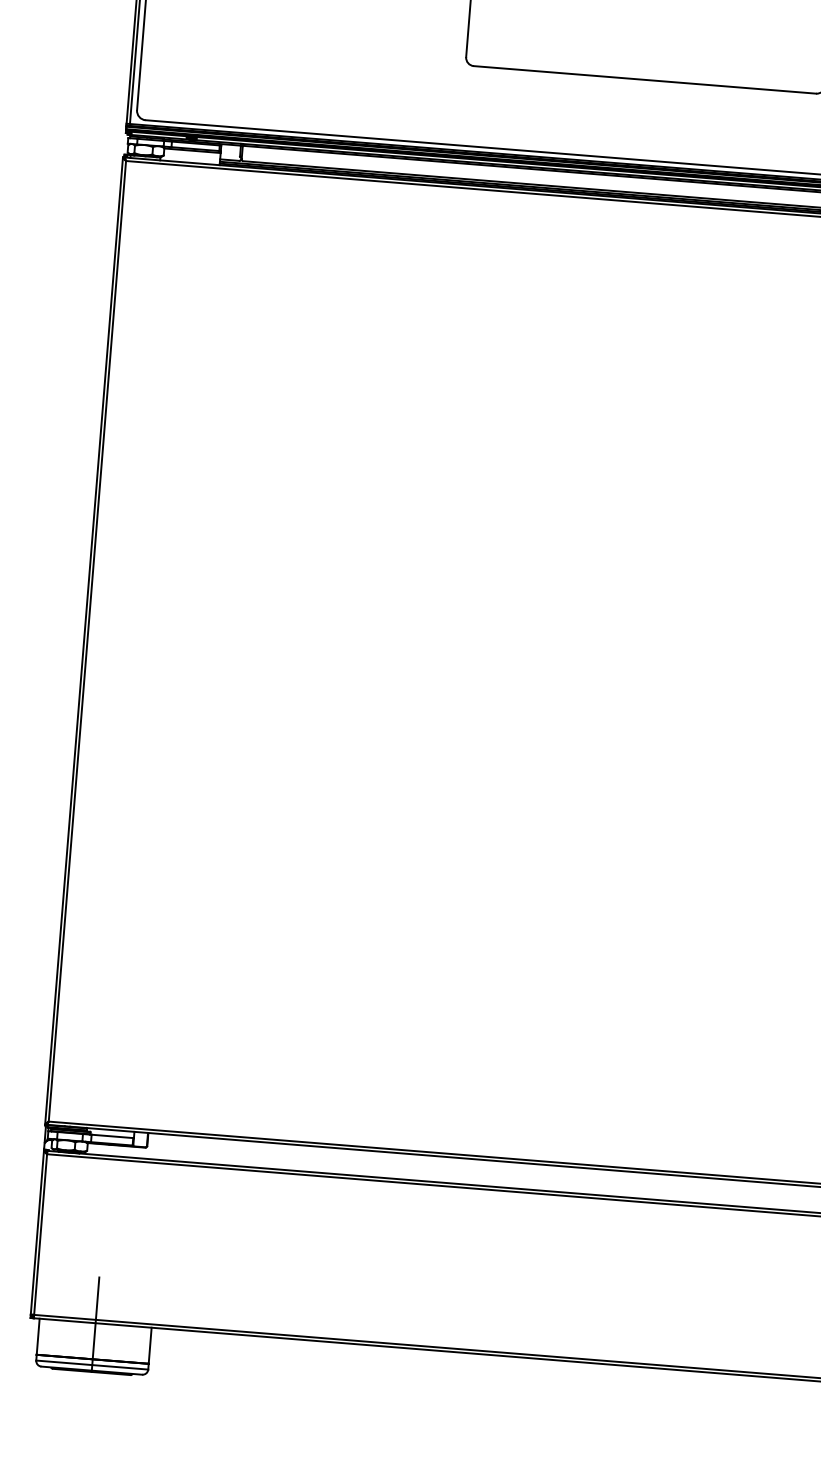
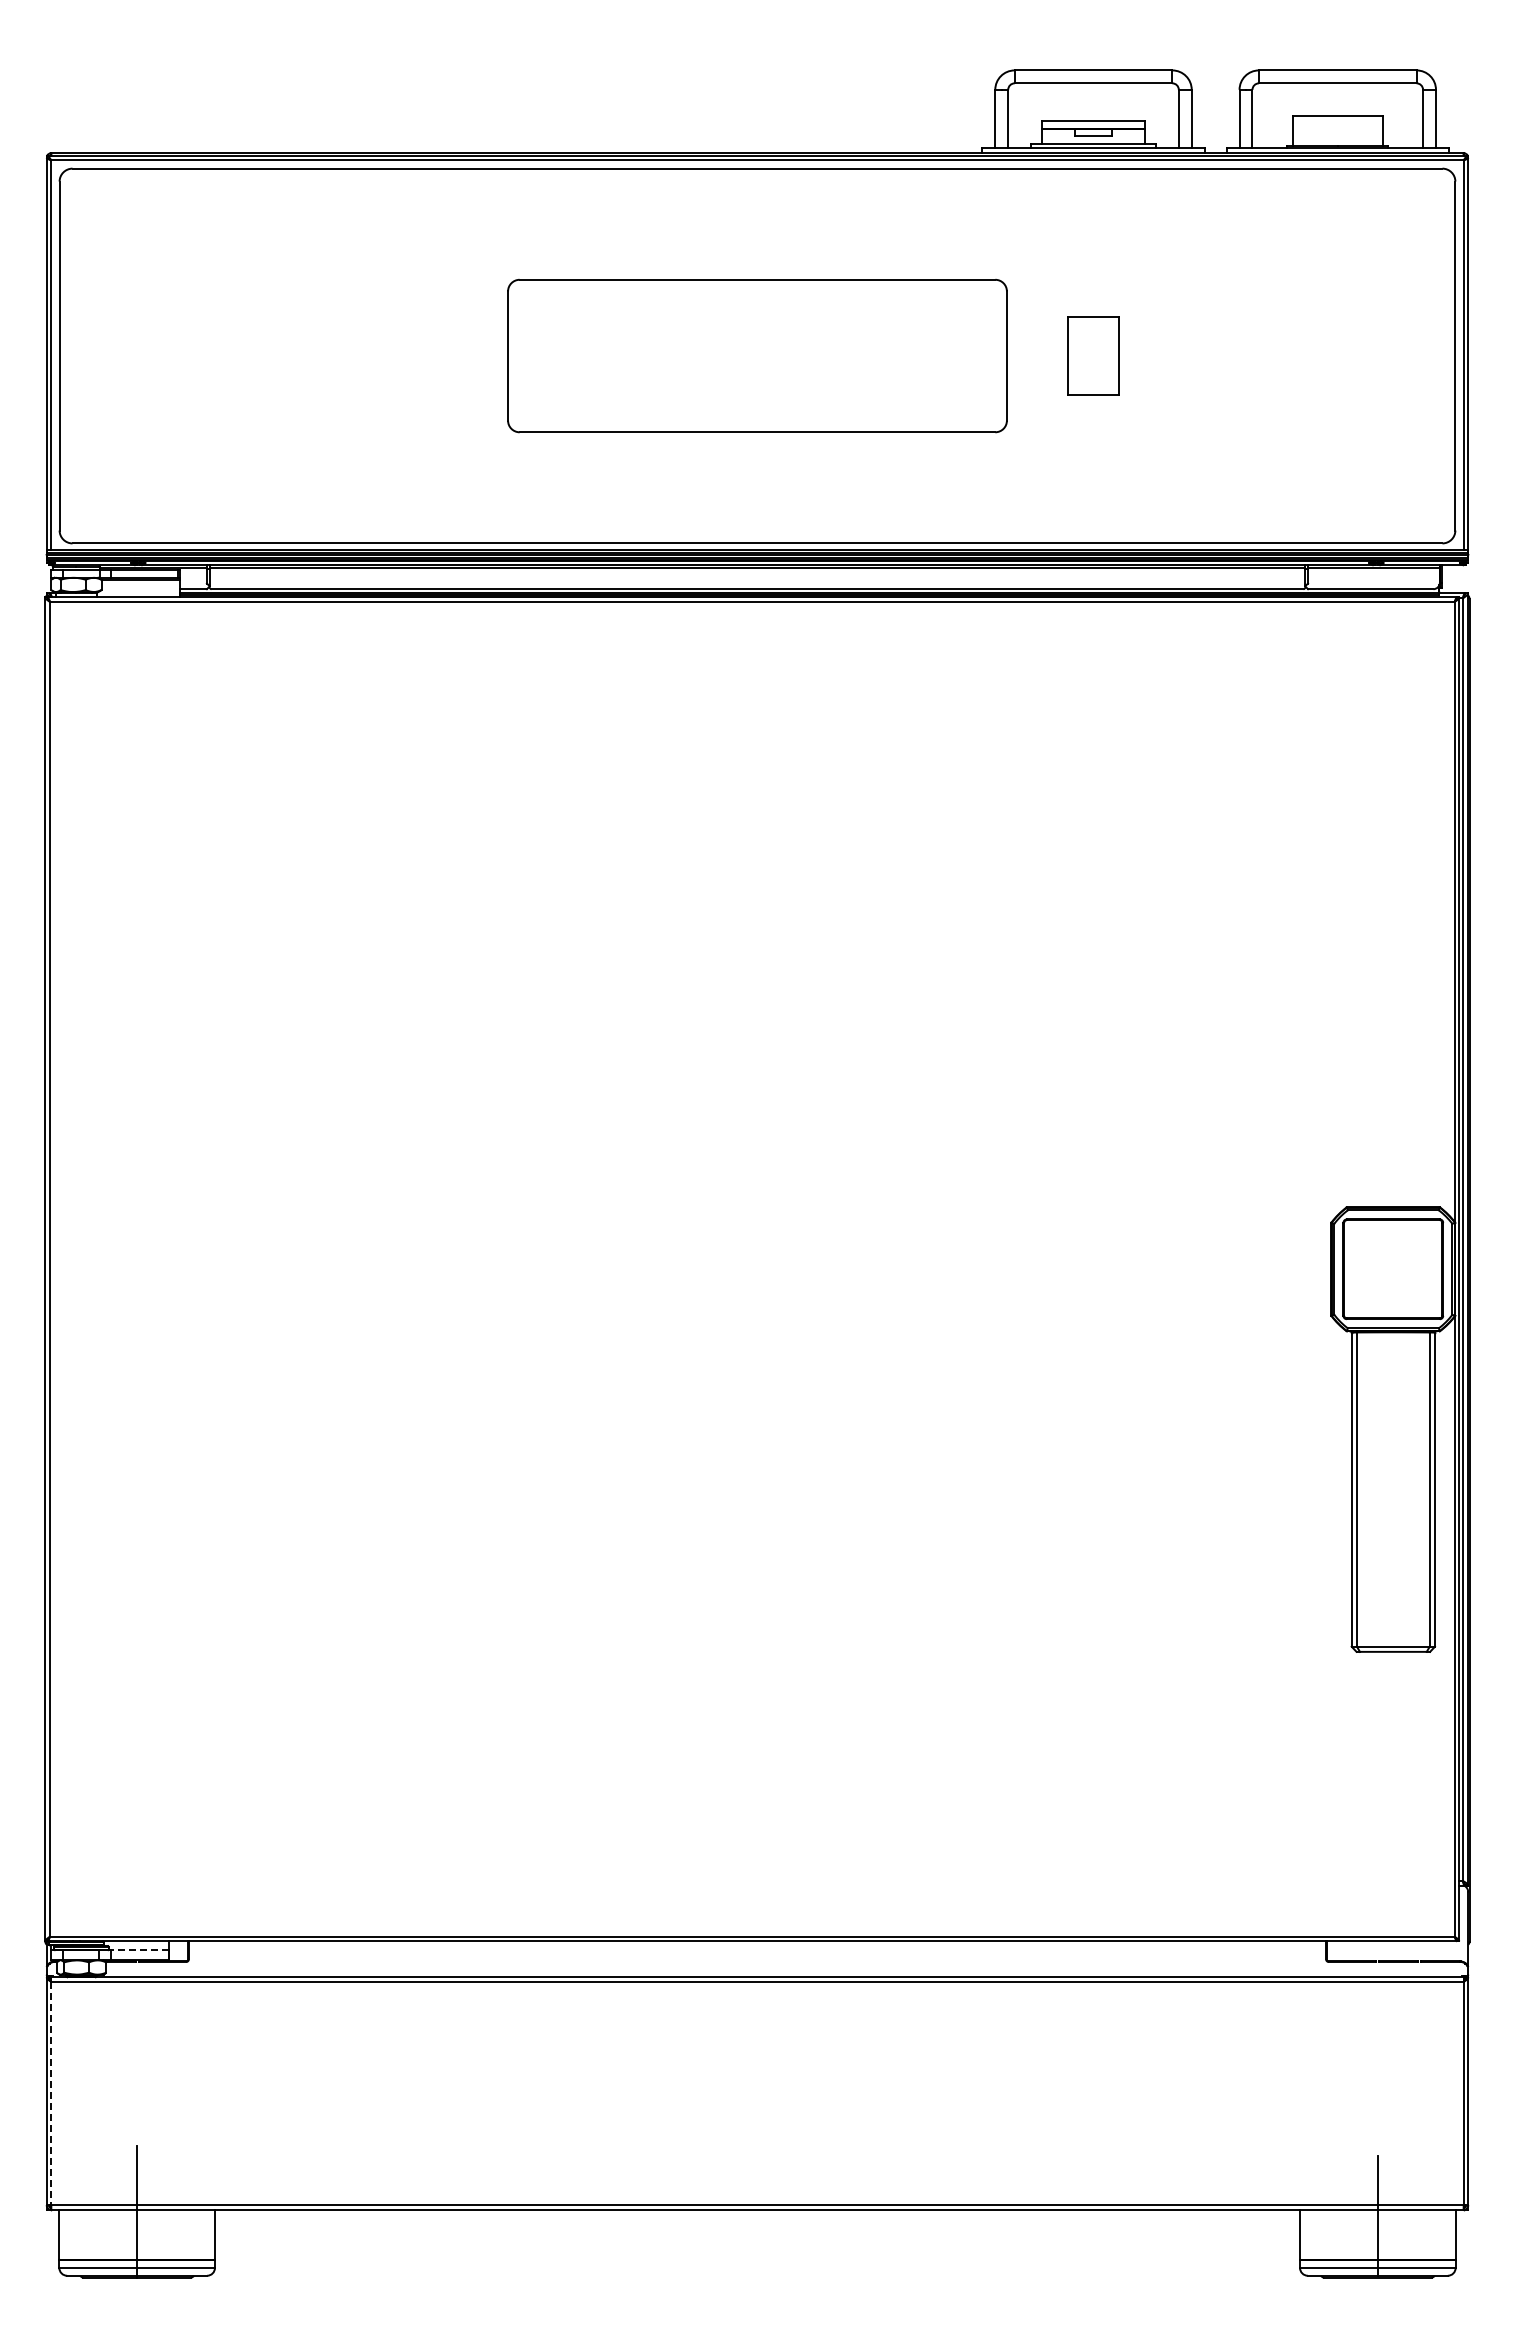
line: (112, 1136) -> (139, 1950), solid -> dashed
line: (40, 1234) -> (51, 2093), solid -> dashed

